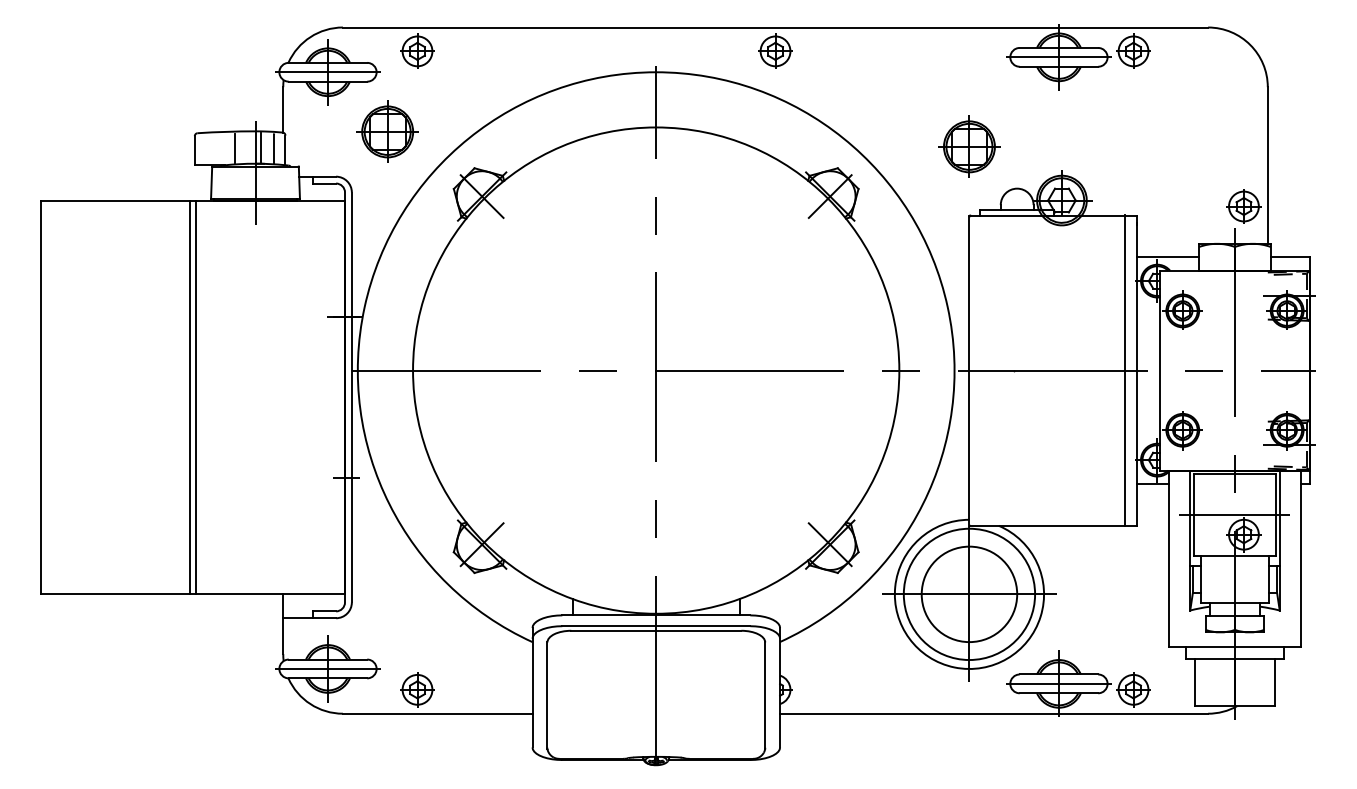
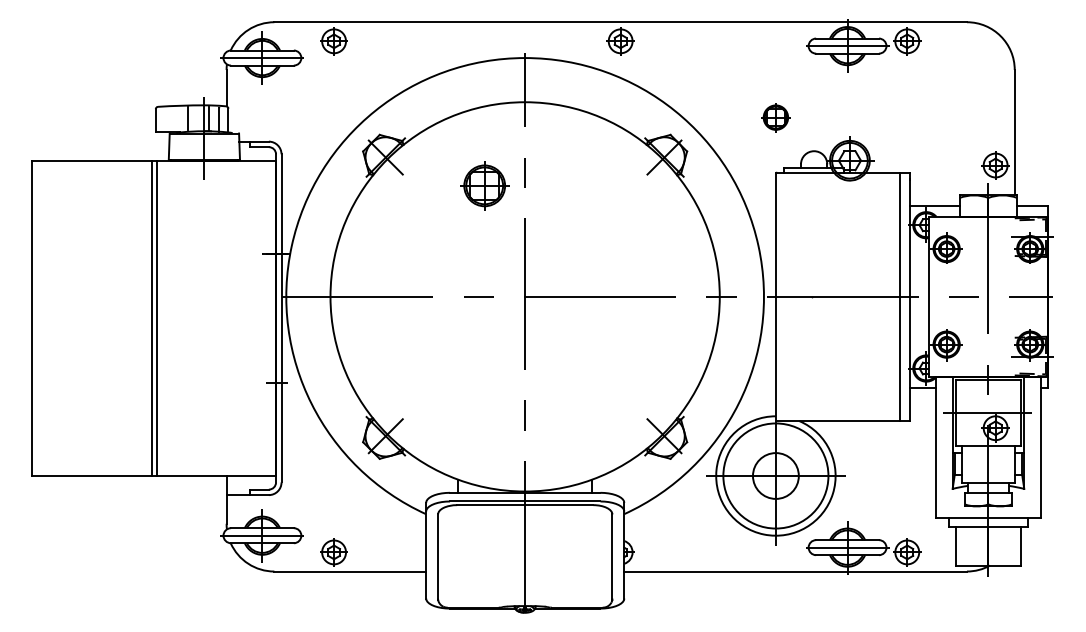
part: (387, 131) -> (484, 185), moved
part: (969, 146) -> (775, 117), size x0.6
circle: (969, 594) -> (775, 476), size x0.6

